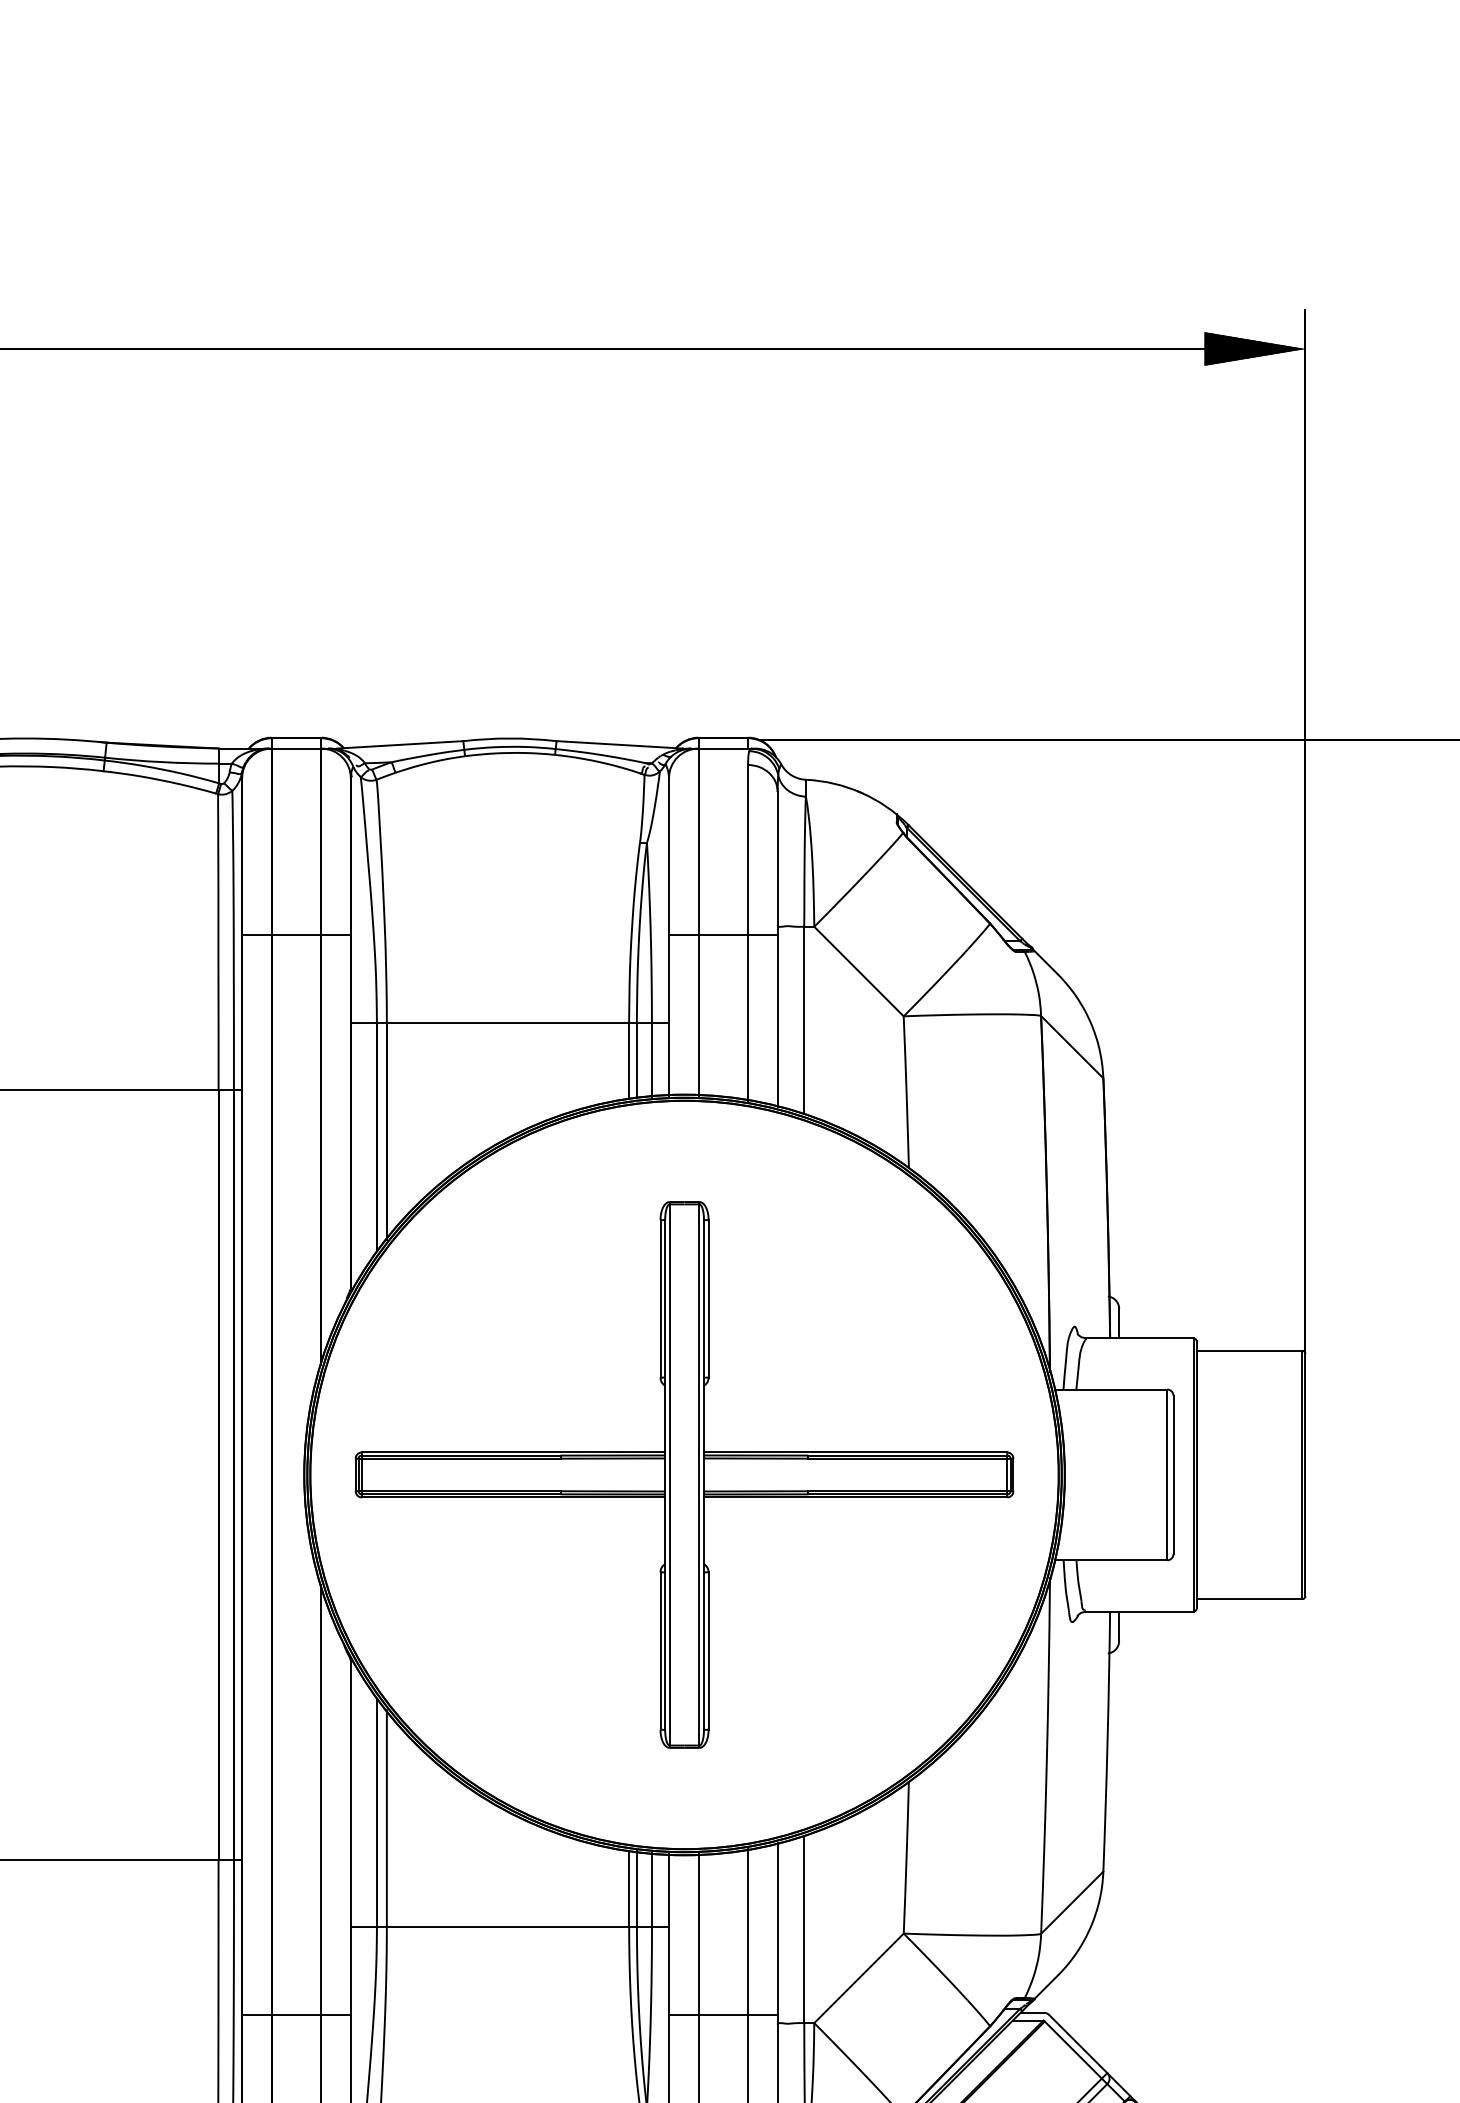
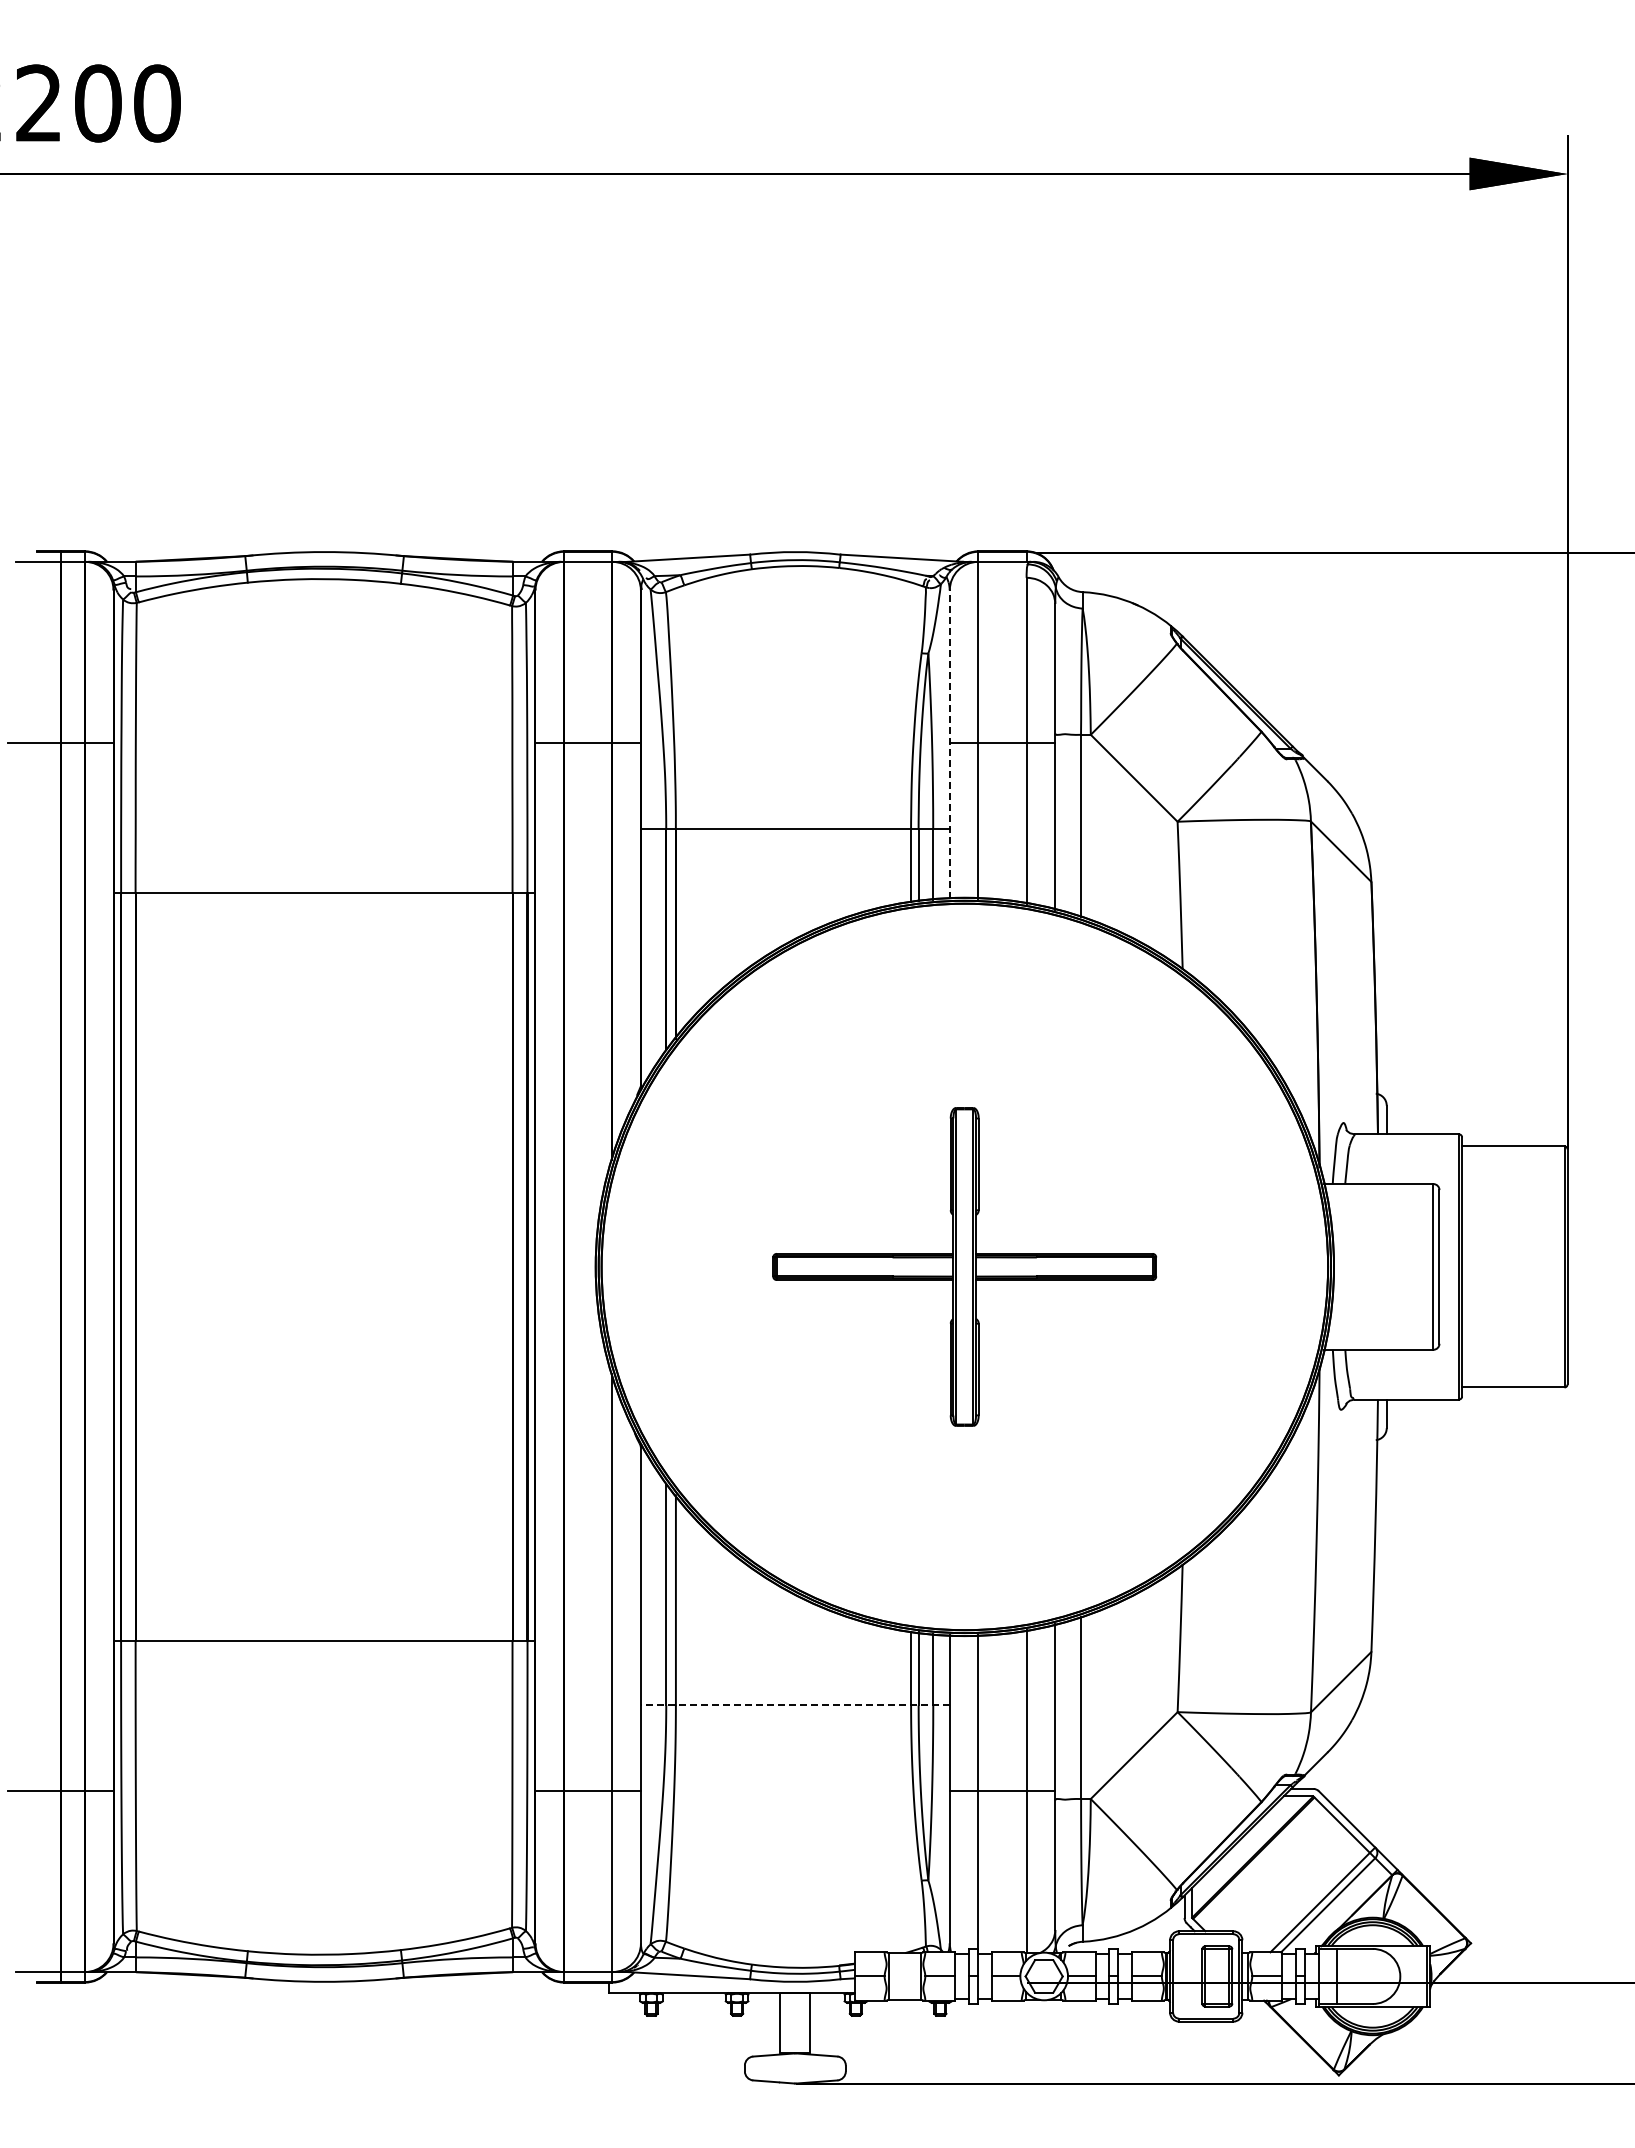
line: (668, 936) -> (949, 744), solid -> dashed
part: (684, 1474) -> (964, 1266), size x0.6
line: (509, 1926) -> (794, 1705), solid -> dashed

